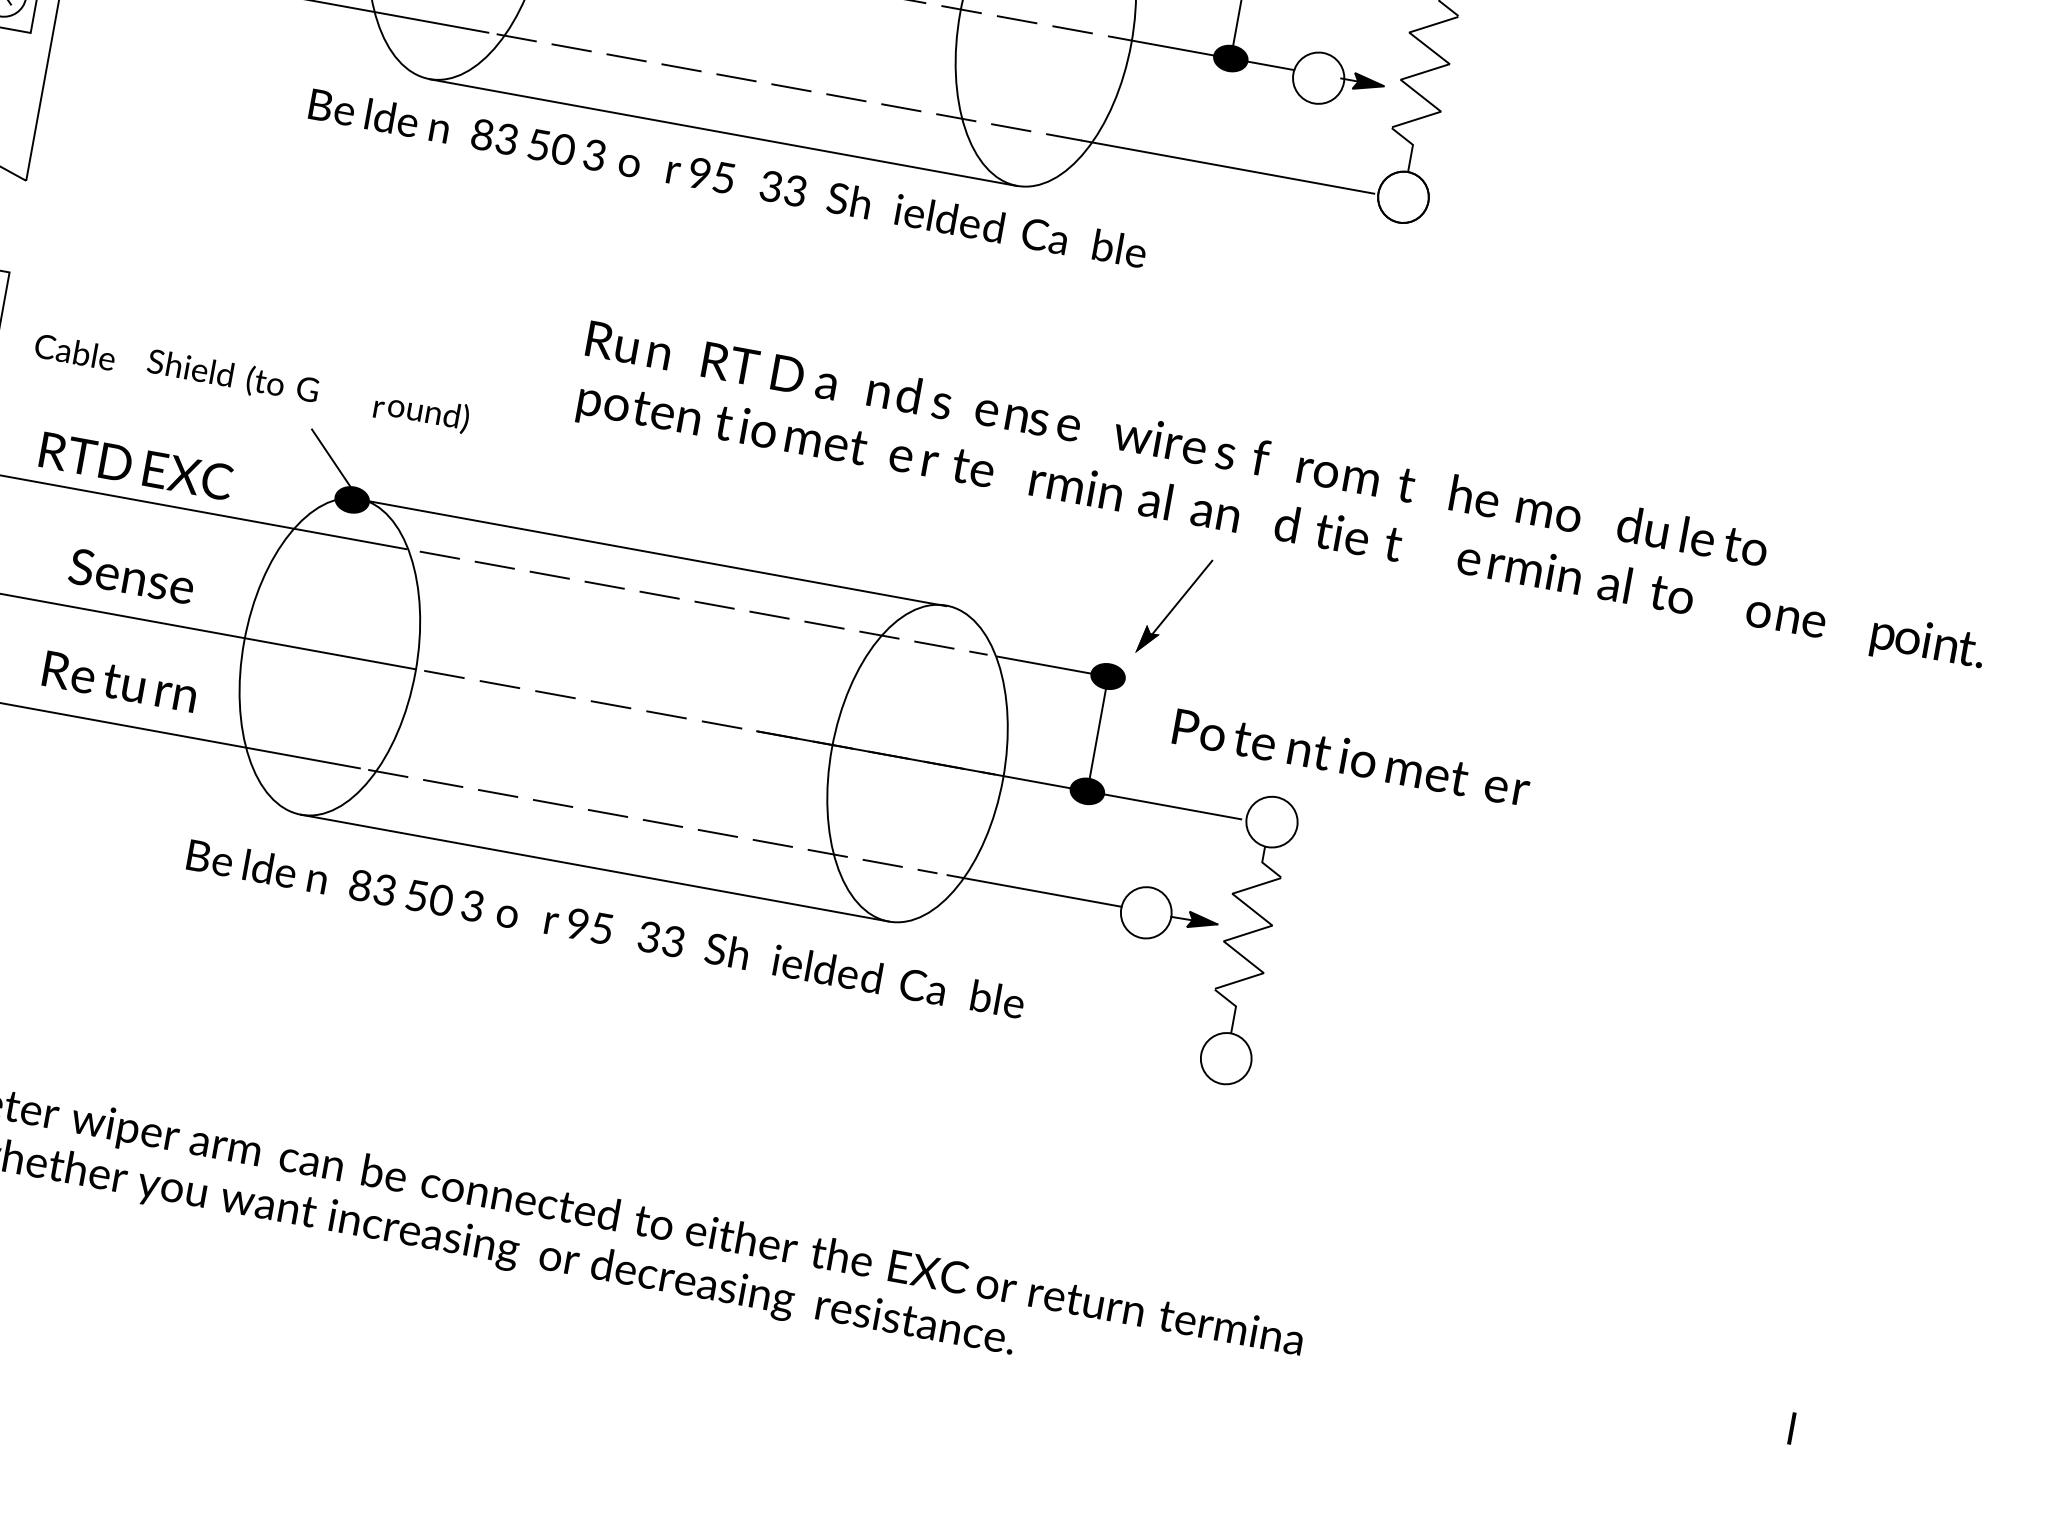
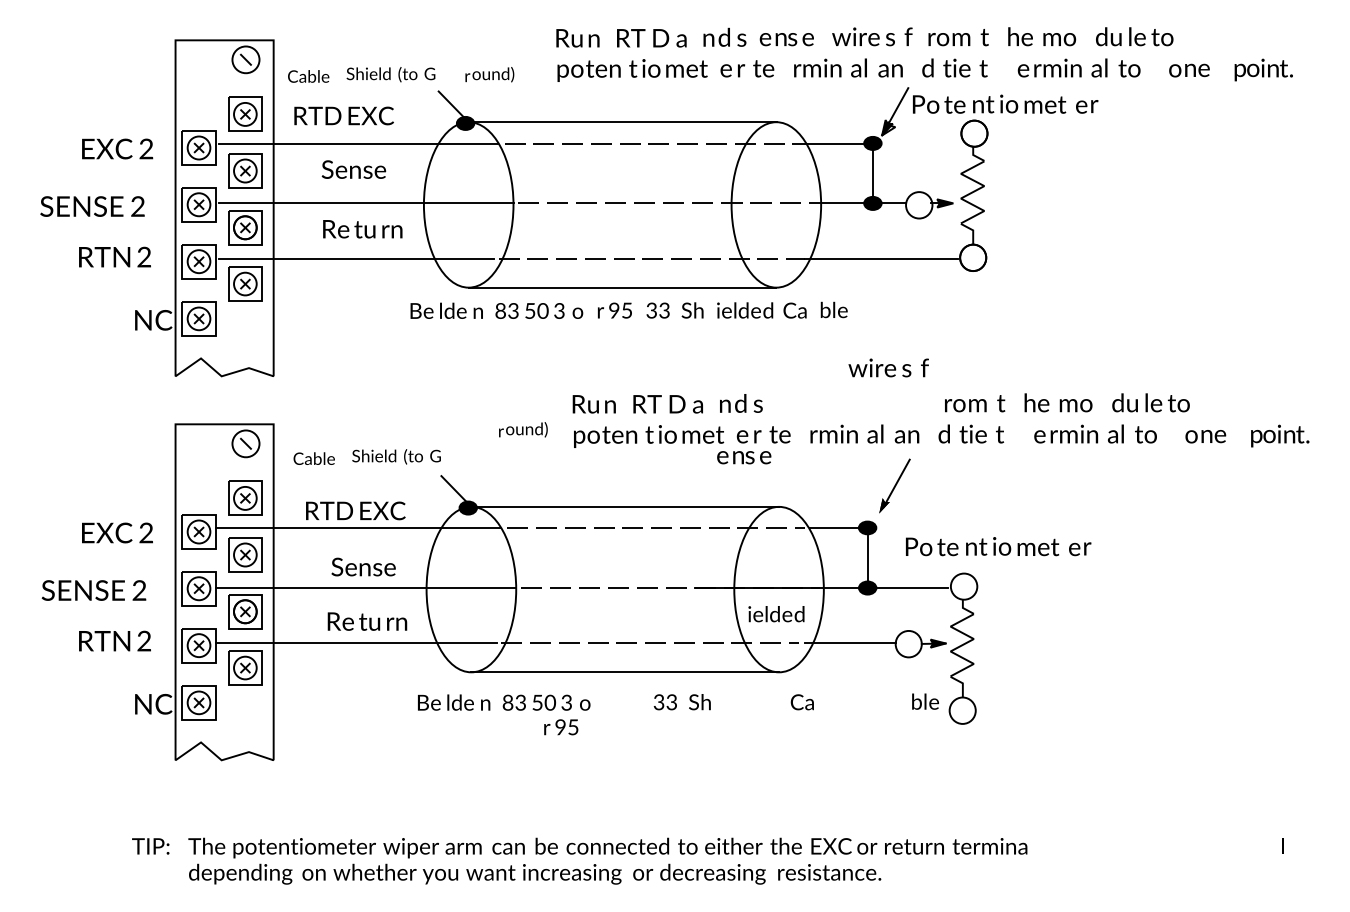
text: (422, 410) -> (523, 429), moved
text: (1028, 420) -> (744, 457), moved
text: (1191, 444) -> (888, 367), moved
text: (579, 924) -> (561, 727), moved
text: (827, 969) -> (776, 614), moved
text: (997, 998) -> (925, 701), moved

